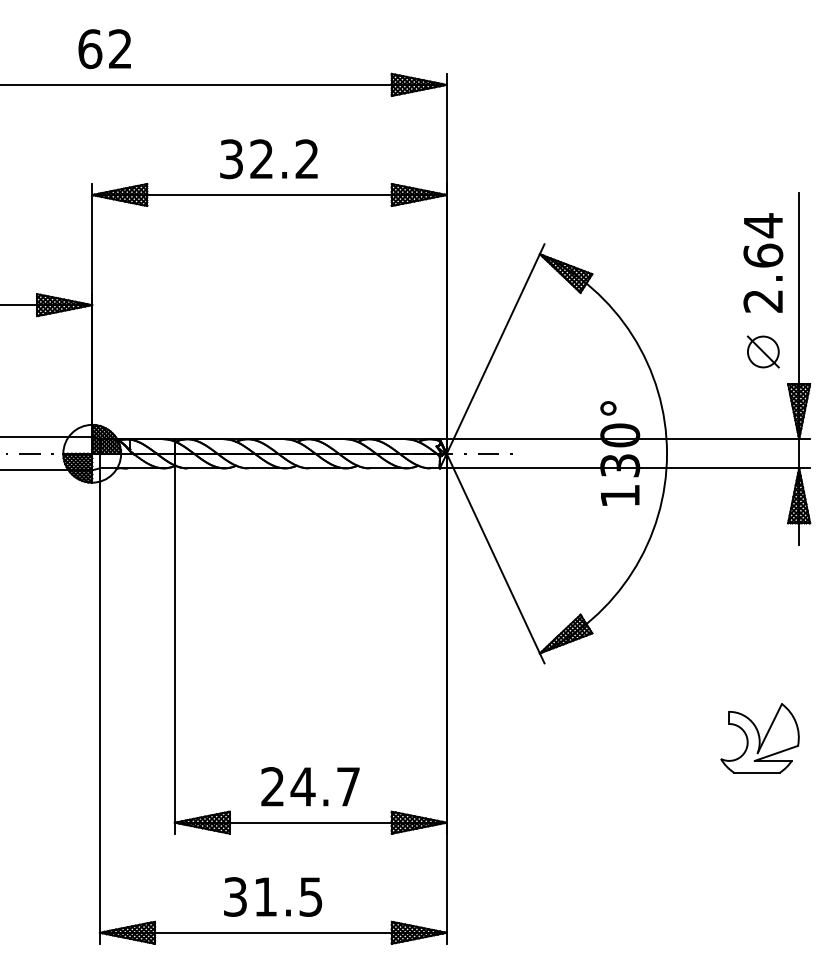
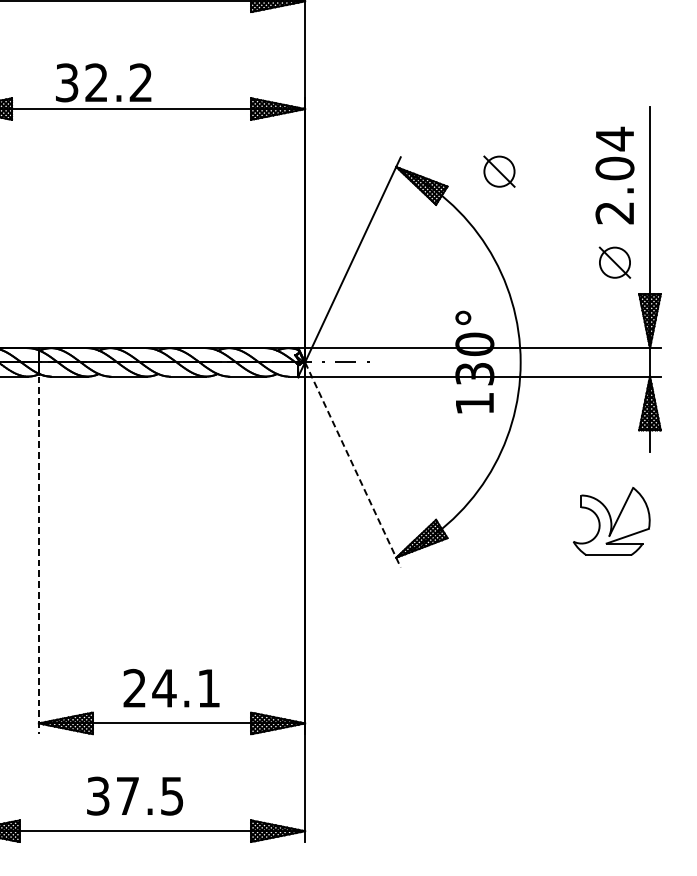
text: (268, 159) -> (103, 83), moved
text: (763, 255) -> (615, 168), 2.64 -> 2.04
part: (644, 258) -> (498, 171), added
line: (495, 558) -> (352, 464), solid -> dashed
line: (174, 651) -> (38, 555), solid -> dashed
part: (759, 738) -> (611, 521), moved
text: (348, 786) -> (208, 688), 24.7 -> 24.1
text: (265, 896) -> (127, 795), 31.5 -> 37.5

